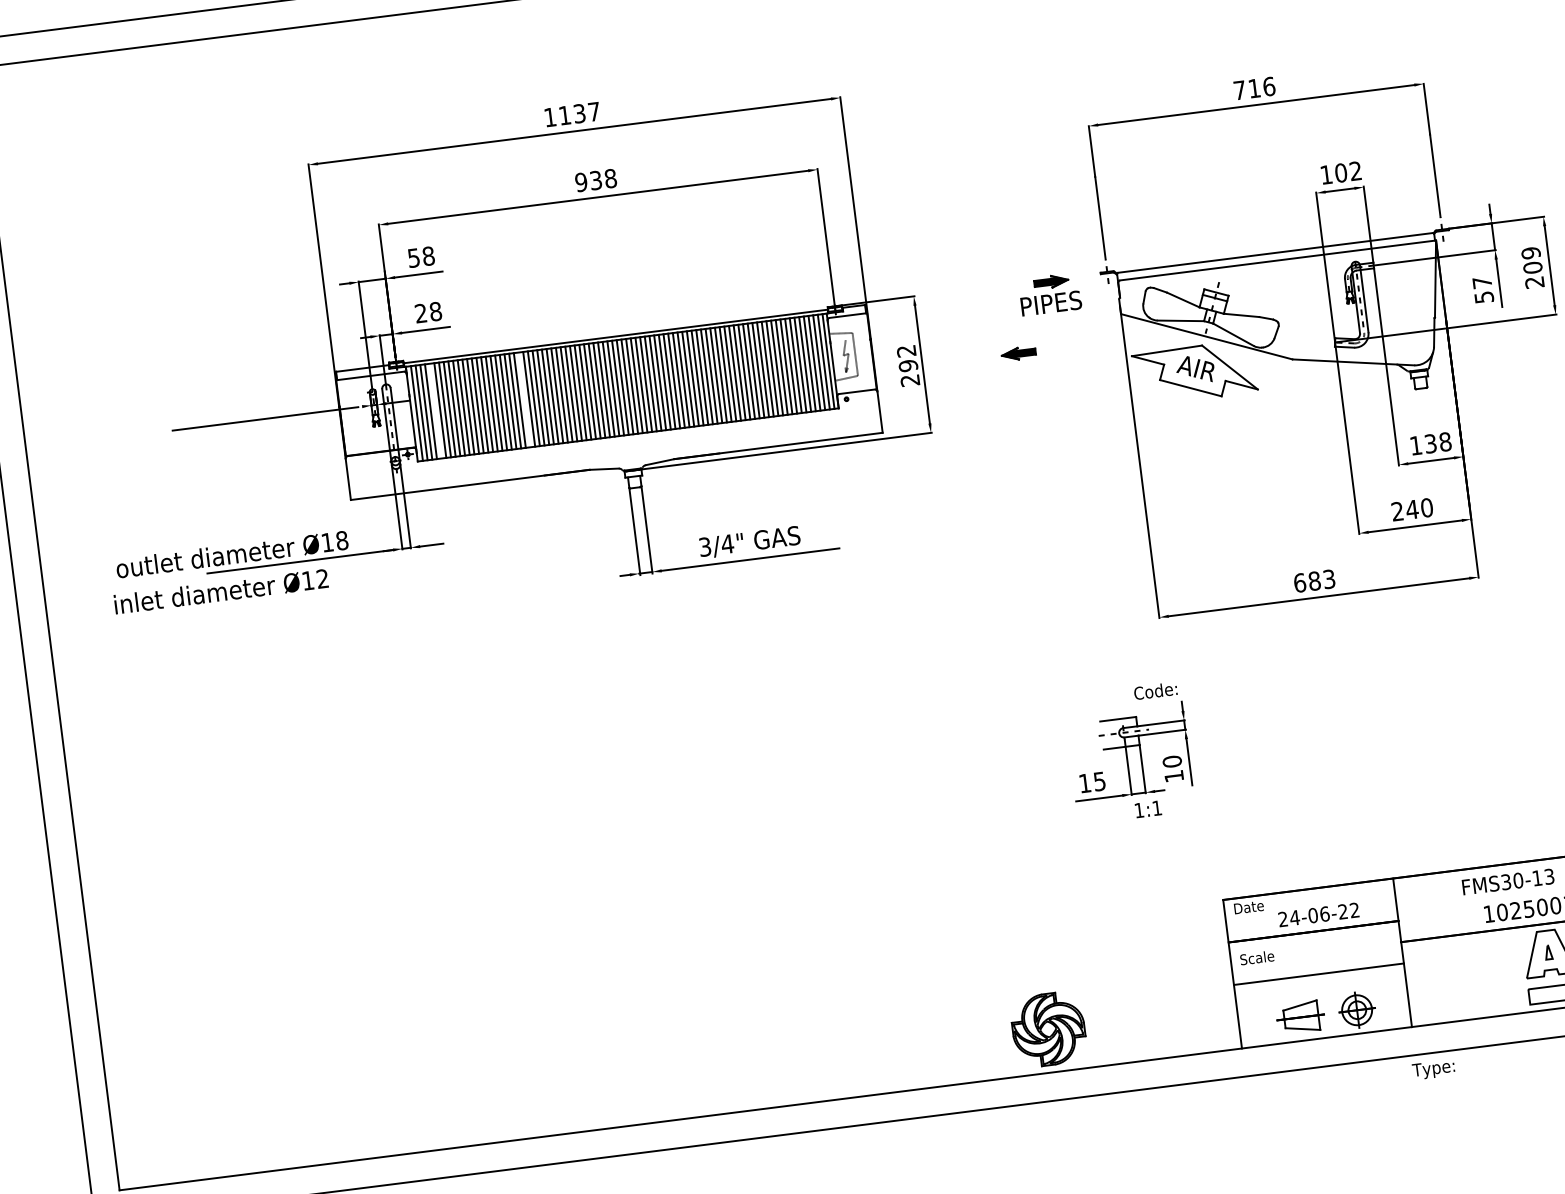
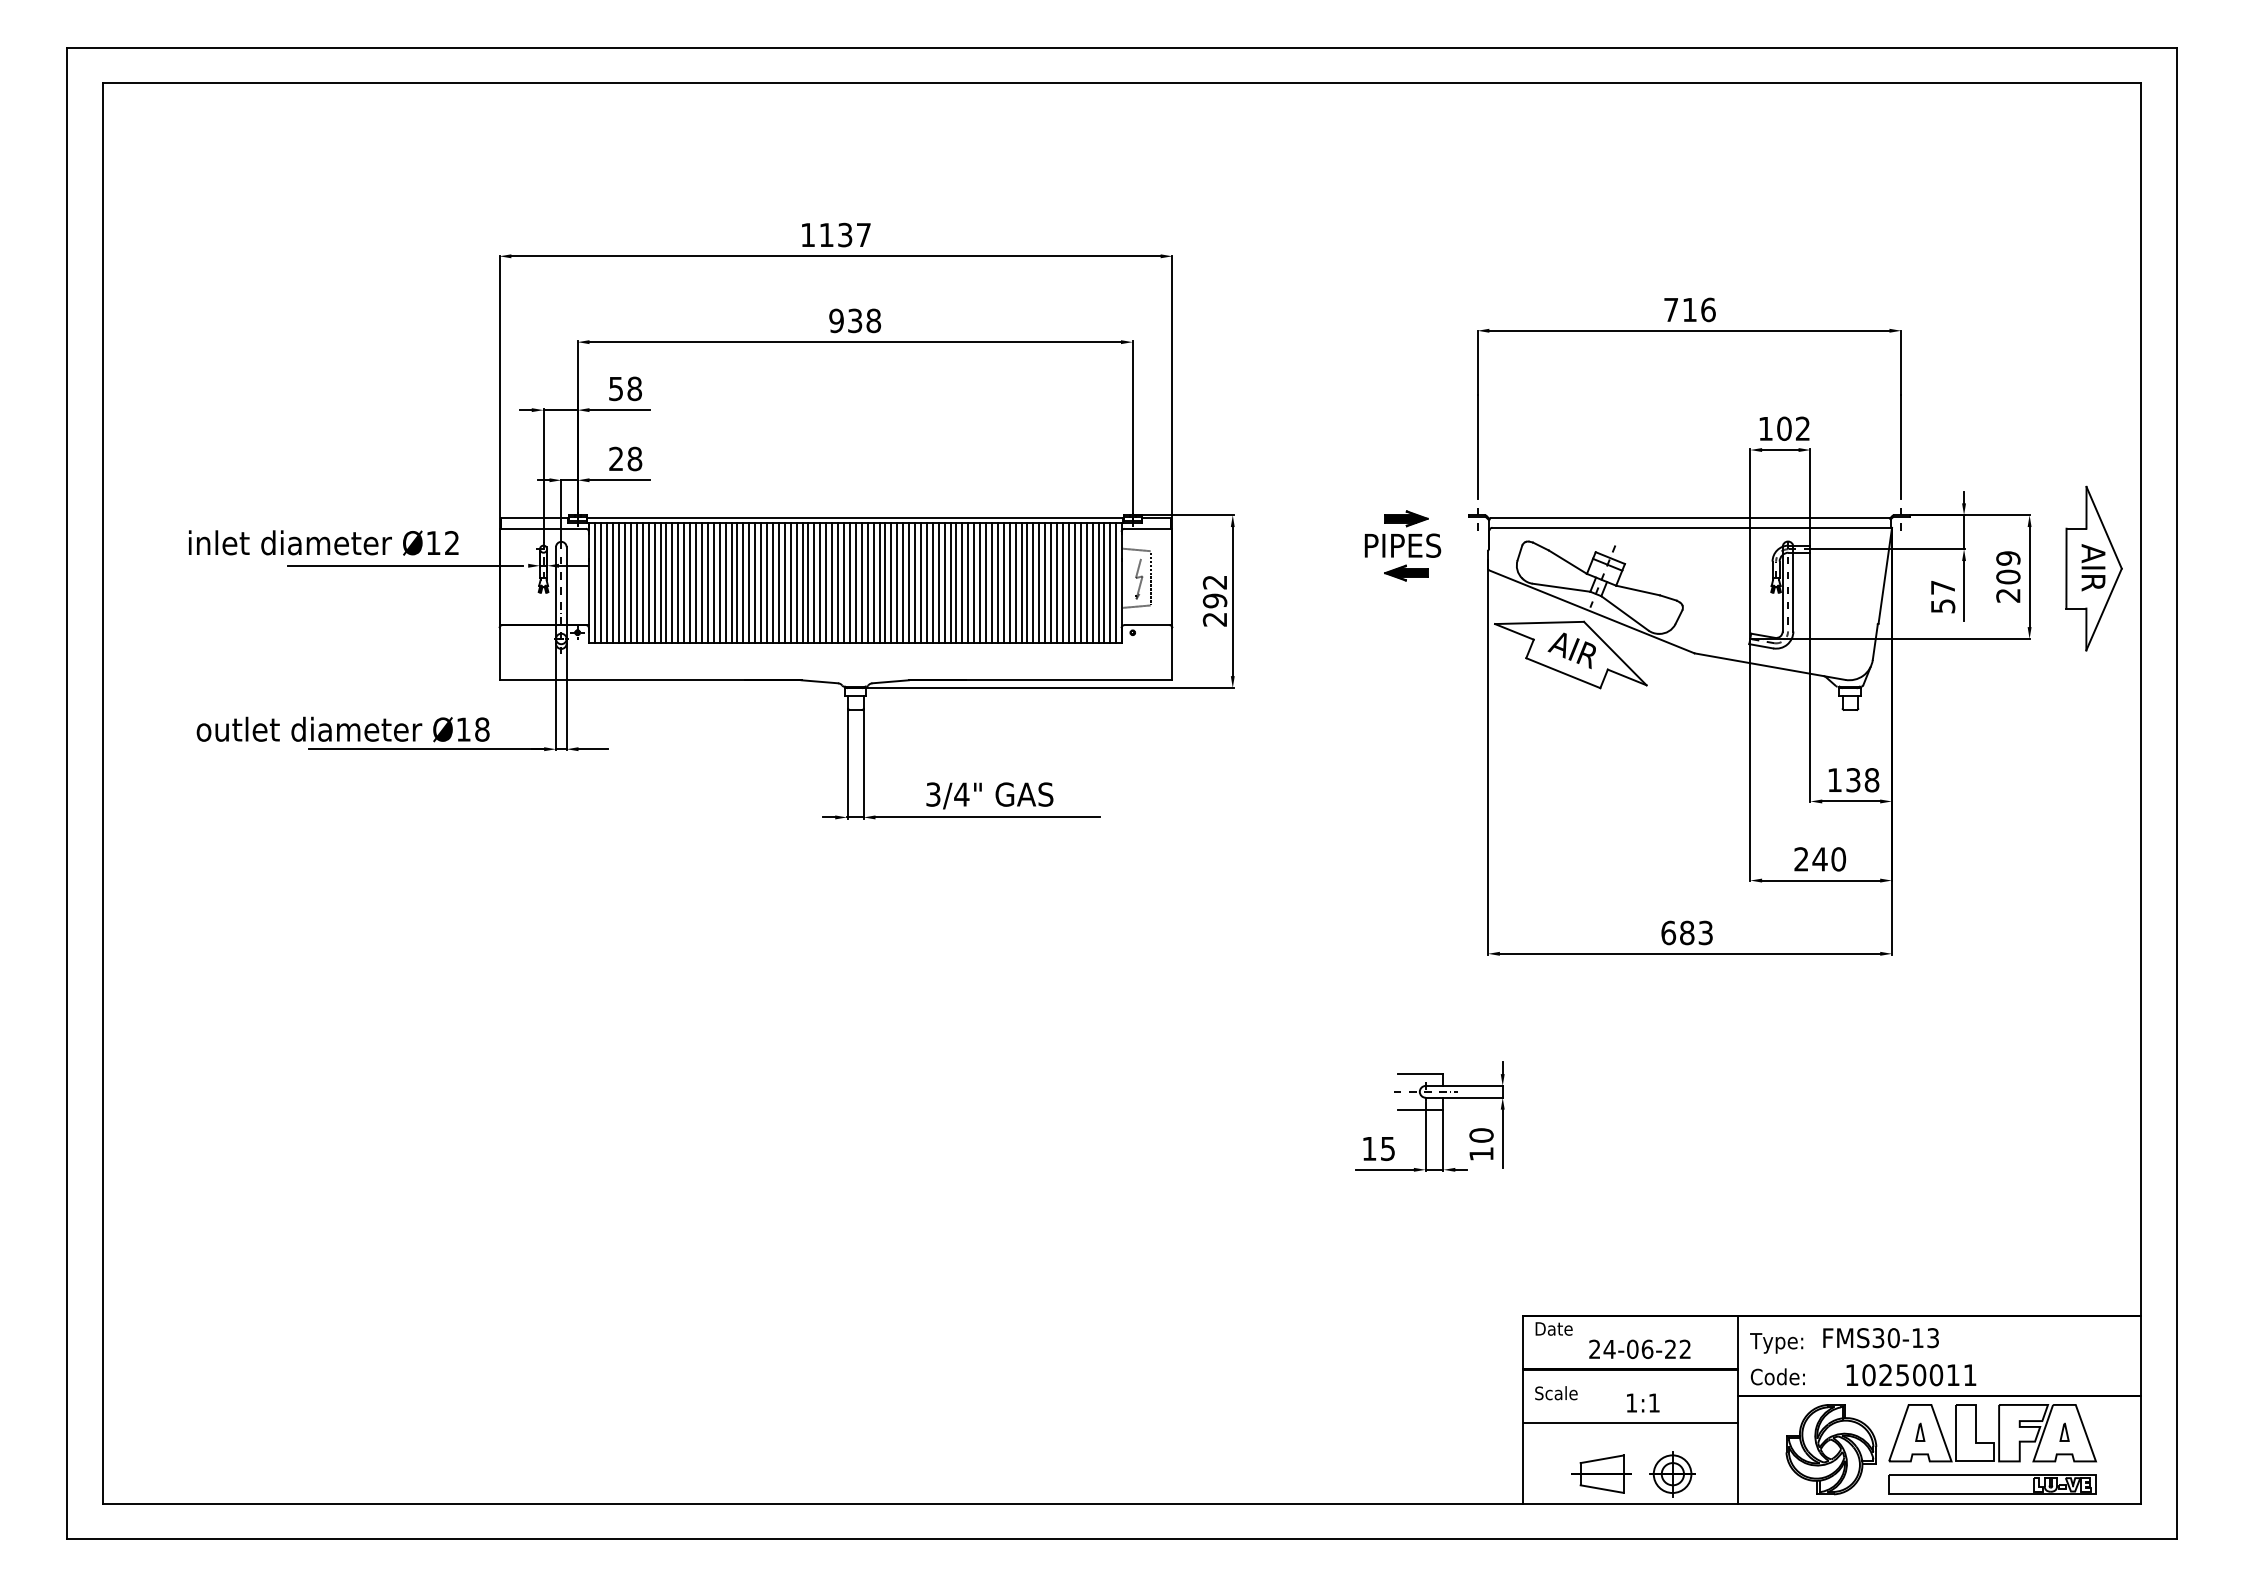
part: (1018, 353) -> (1406, 572), moved
line: (524, 399) -> (731, 582), added
line: (435, 410) -> (619, 582), added
text: (221, 591) -> (323, 542), moved
text: (1155, 690) -> (1777, 1376), moved
text: (1148, 808) -> (1643, 1402), moved
part: (1048, 1029) -> (1831, 1449), moved
text: (1433, 1069) -> (1776, 1343), moved

